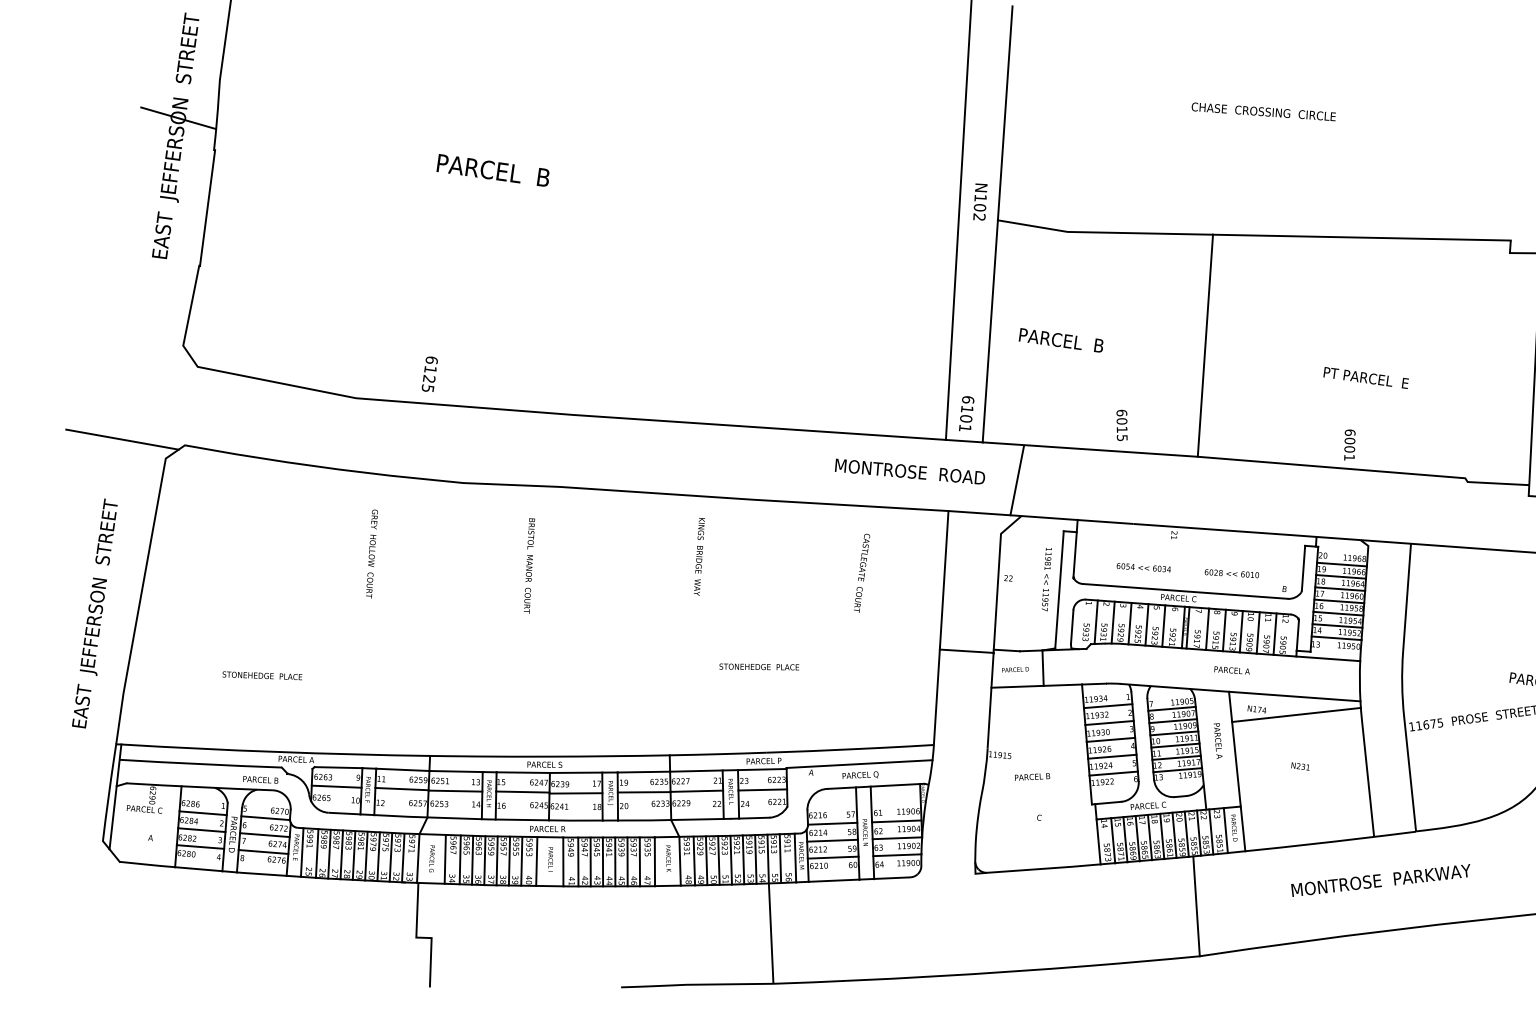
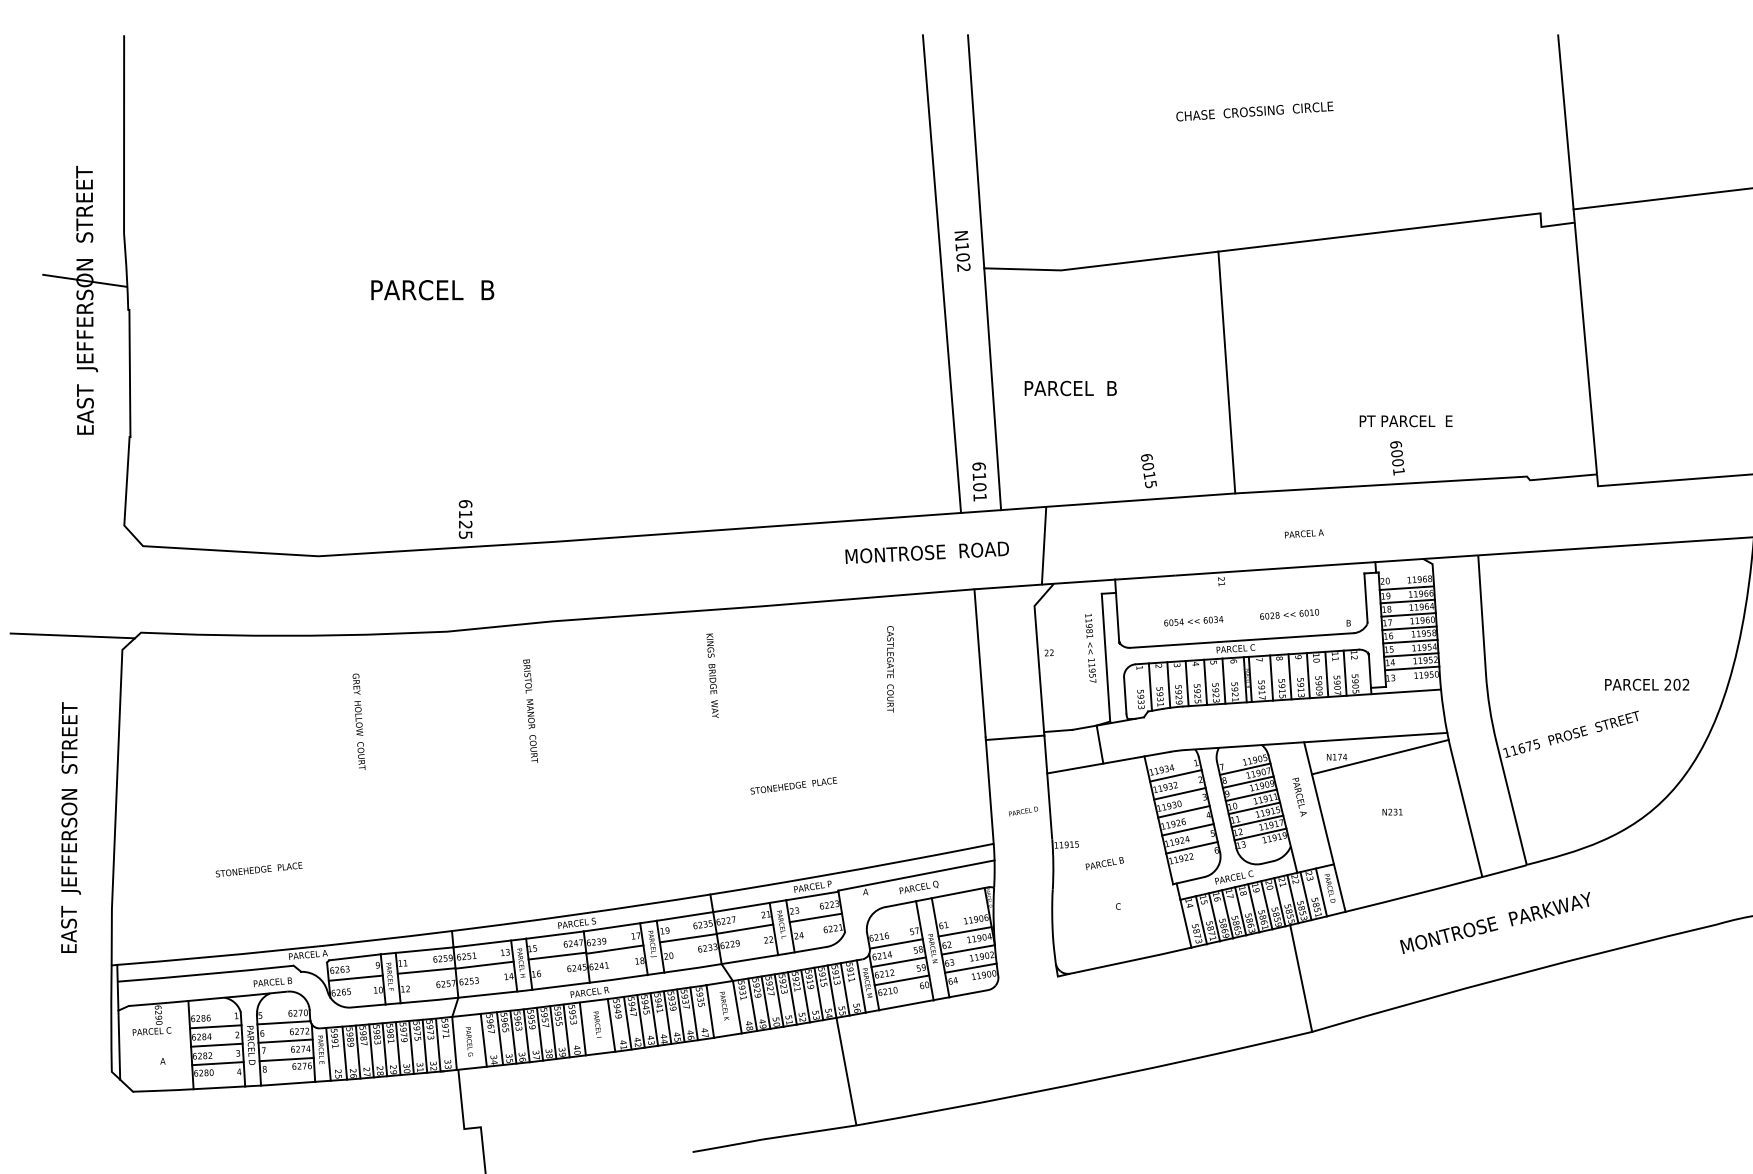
text: (429, 374) -> (465, 519), moved
text: (1365, 378) -> (1405, 421), moved
text: (1015, 669) -> (1023, 811), moved
text: (1231, 670) -> (1303, 533), moved

